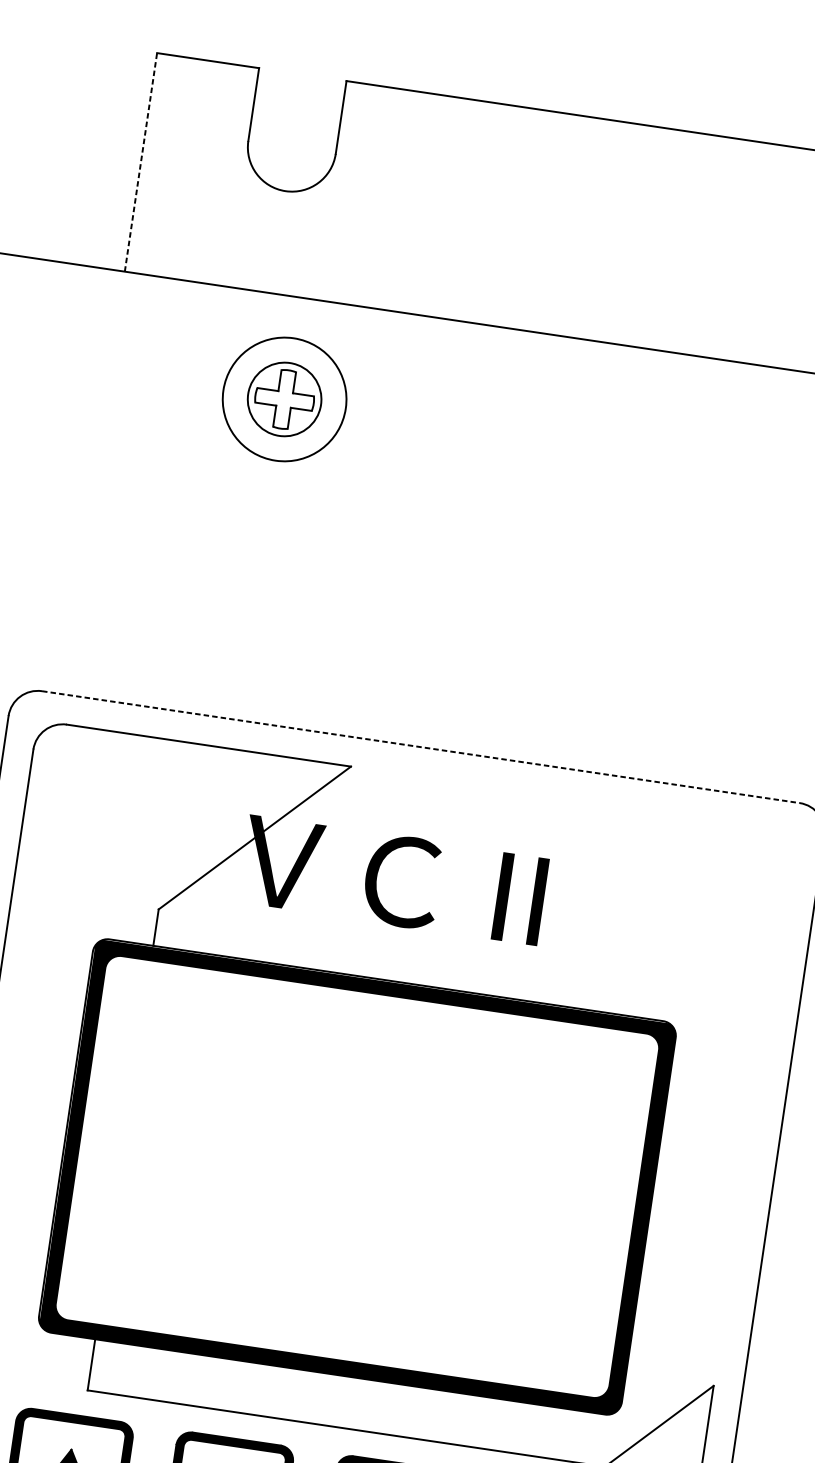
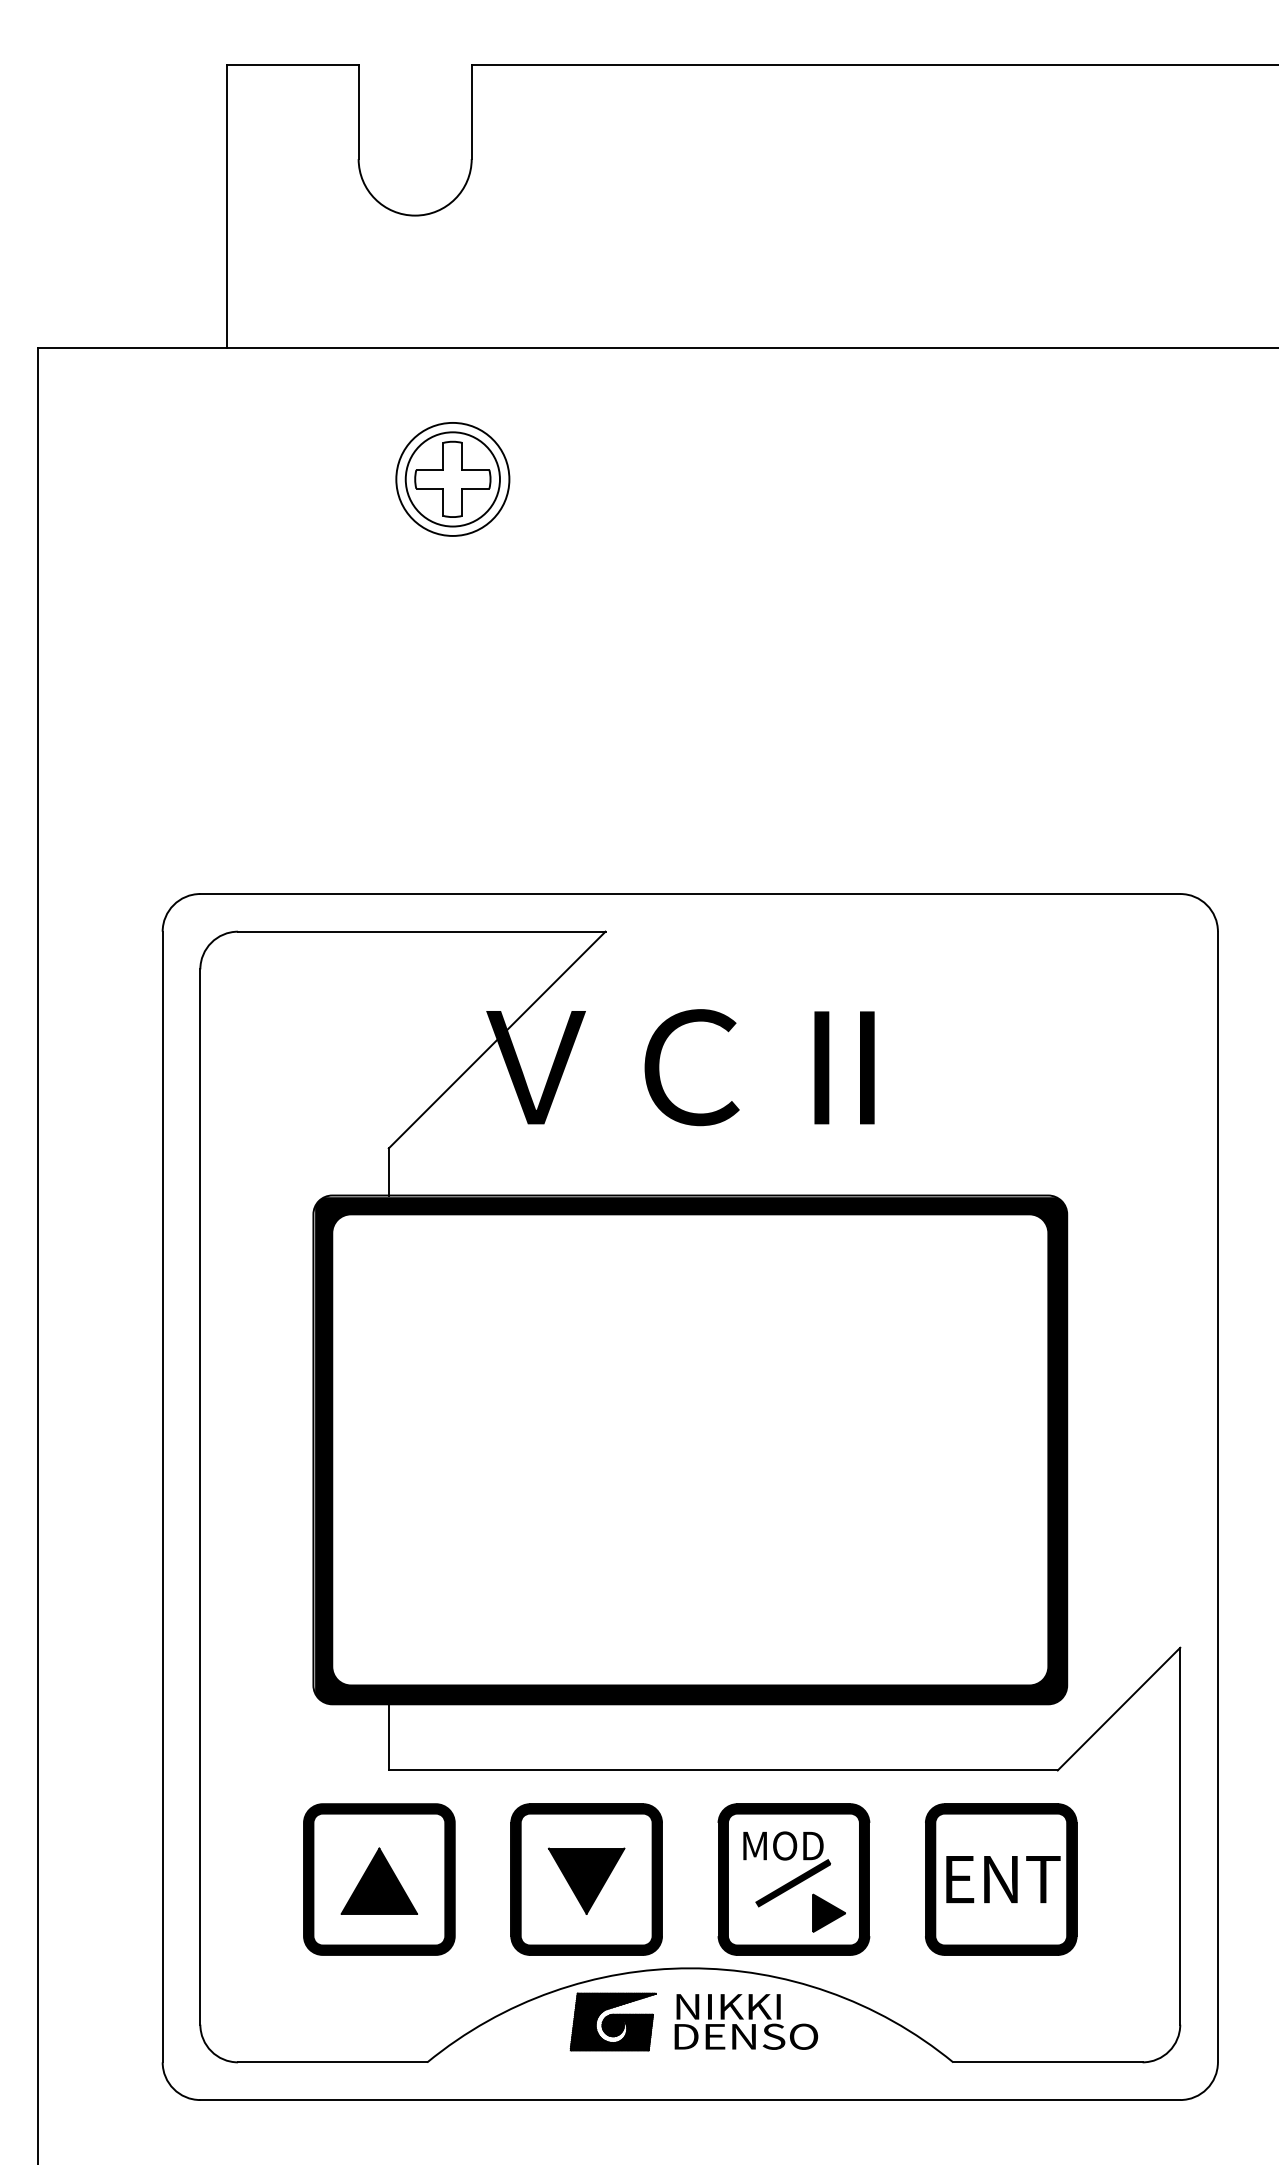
line: (140, 161) -> (226, 205), dashed -> solid
circle: (284, 398) -> (452, 478), size x0.71
line: (420, 747) -> (690, 894), dashed -> solid

